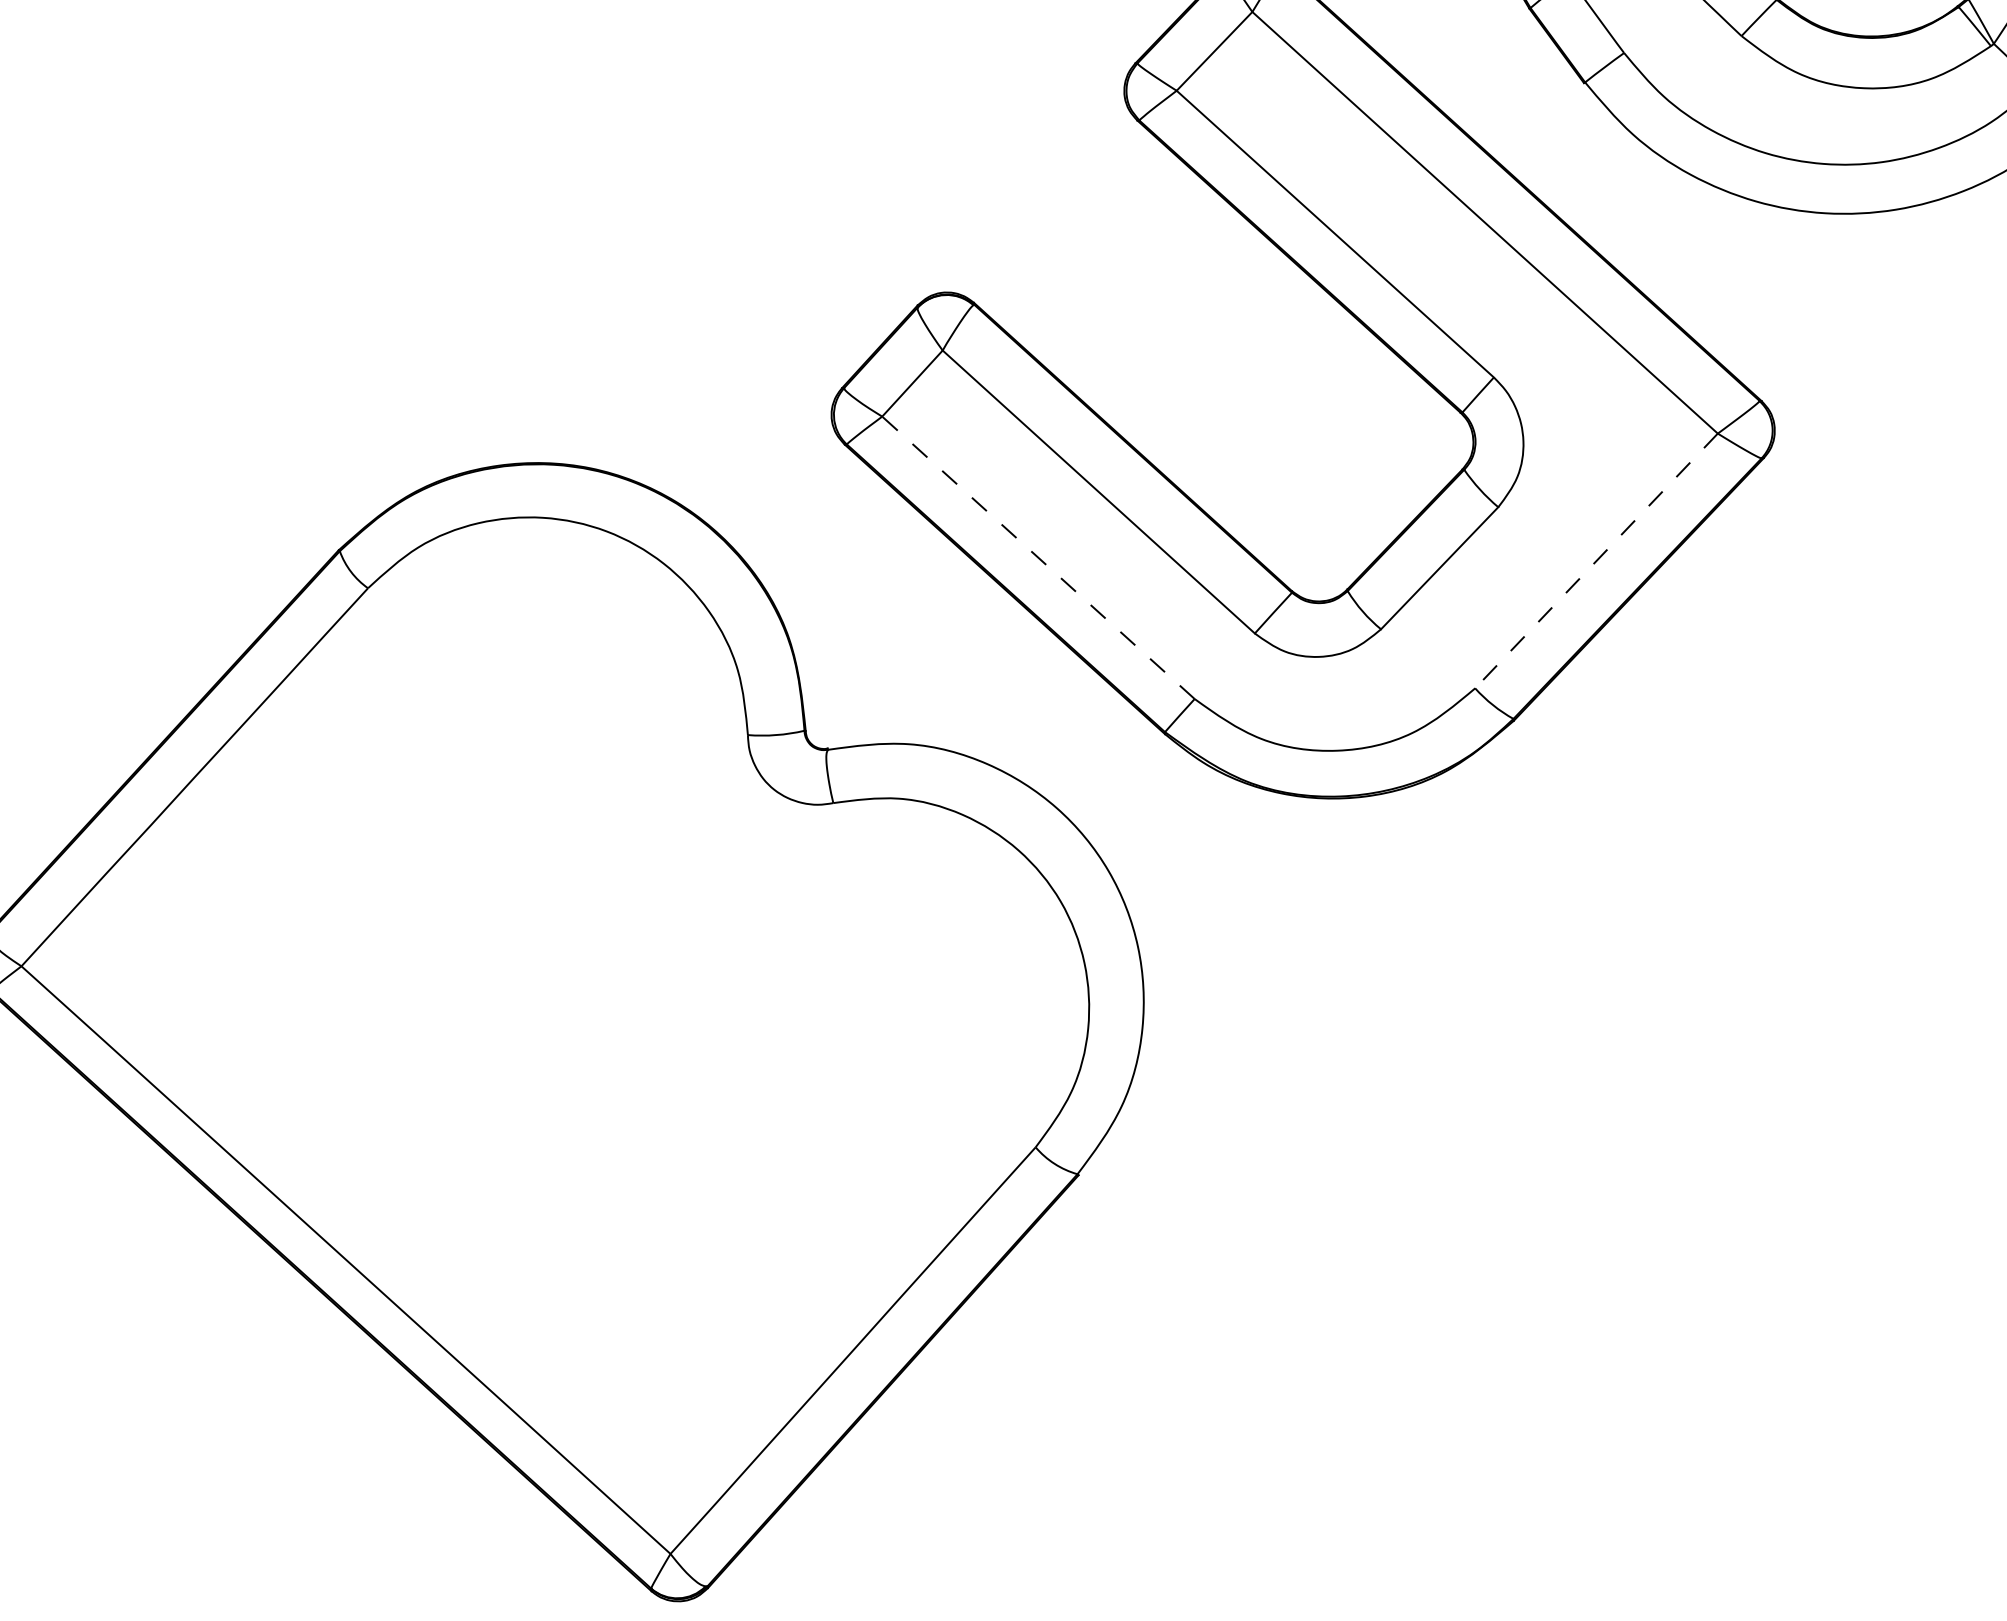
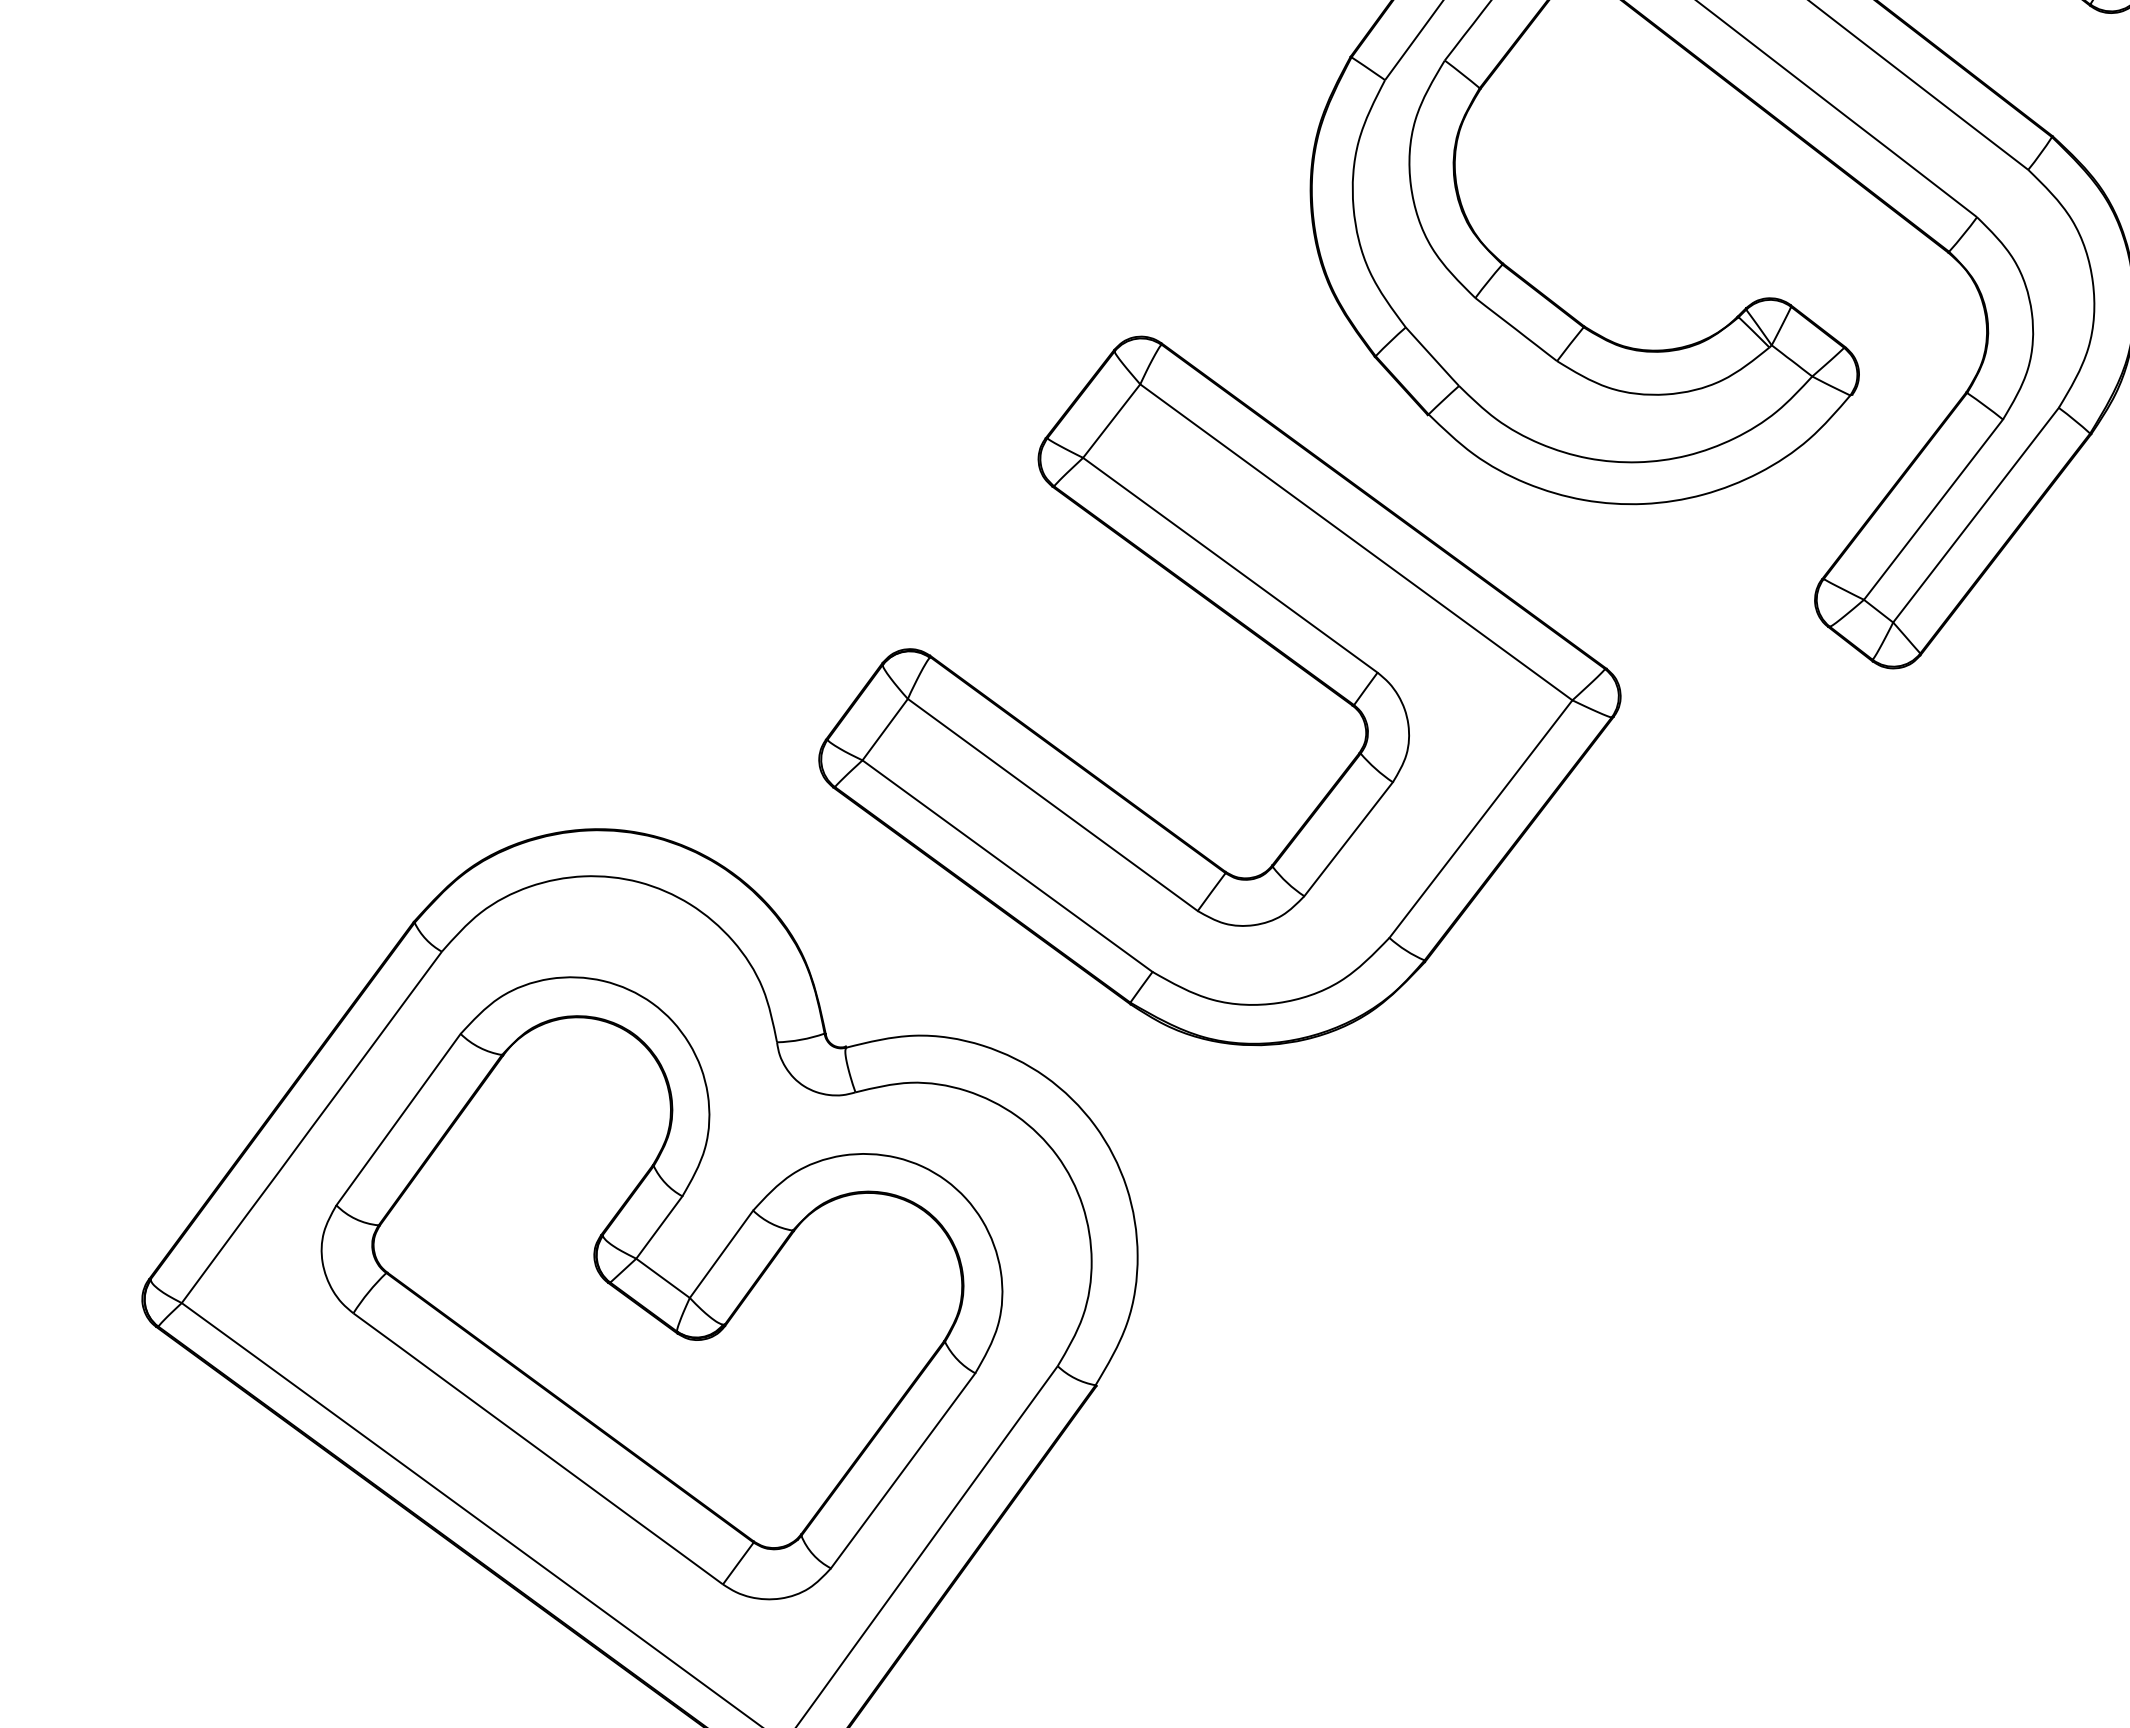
line: (1038, 557) -> (1007, 865), dashed -> solid
line: (1595, 561) -> (1480, 819), dashed -> solid
part: (582, 1008) -> (661, 1288), added

